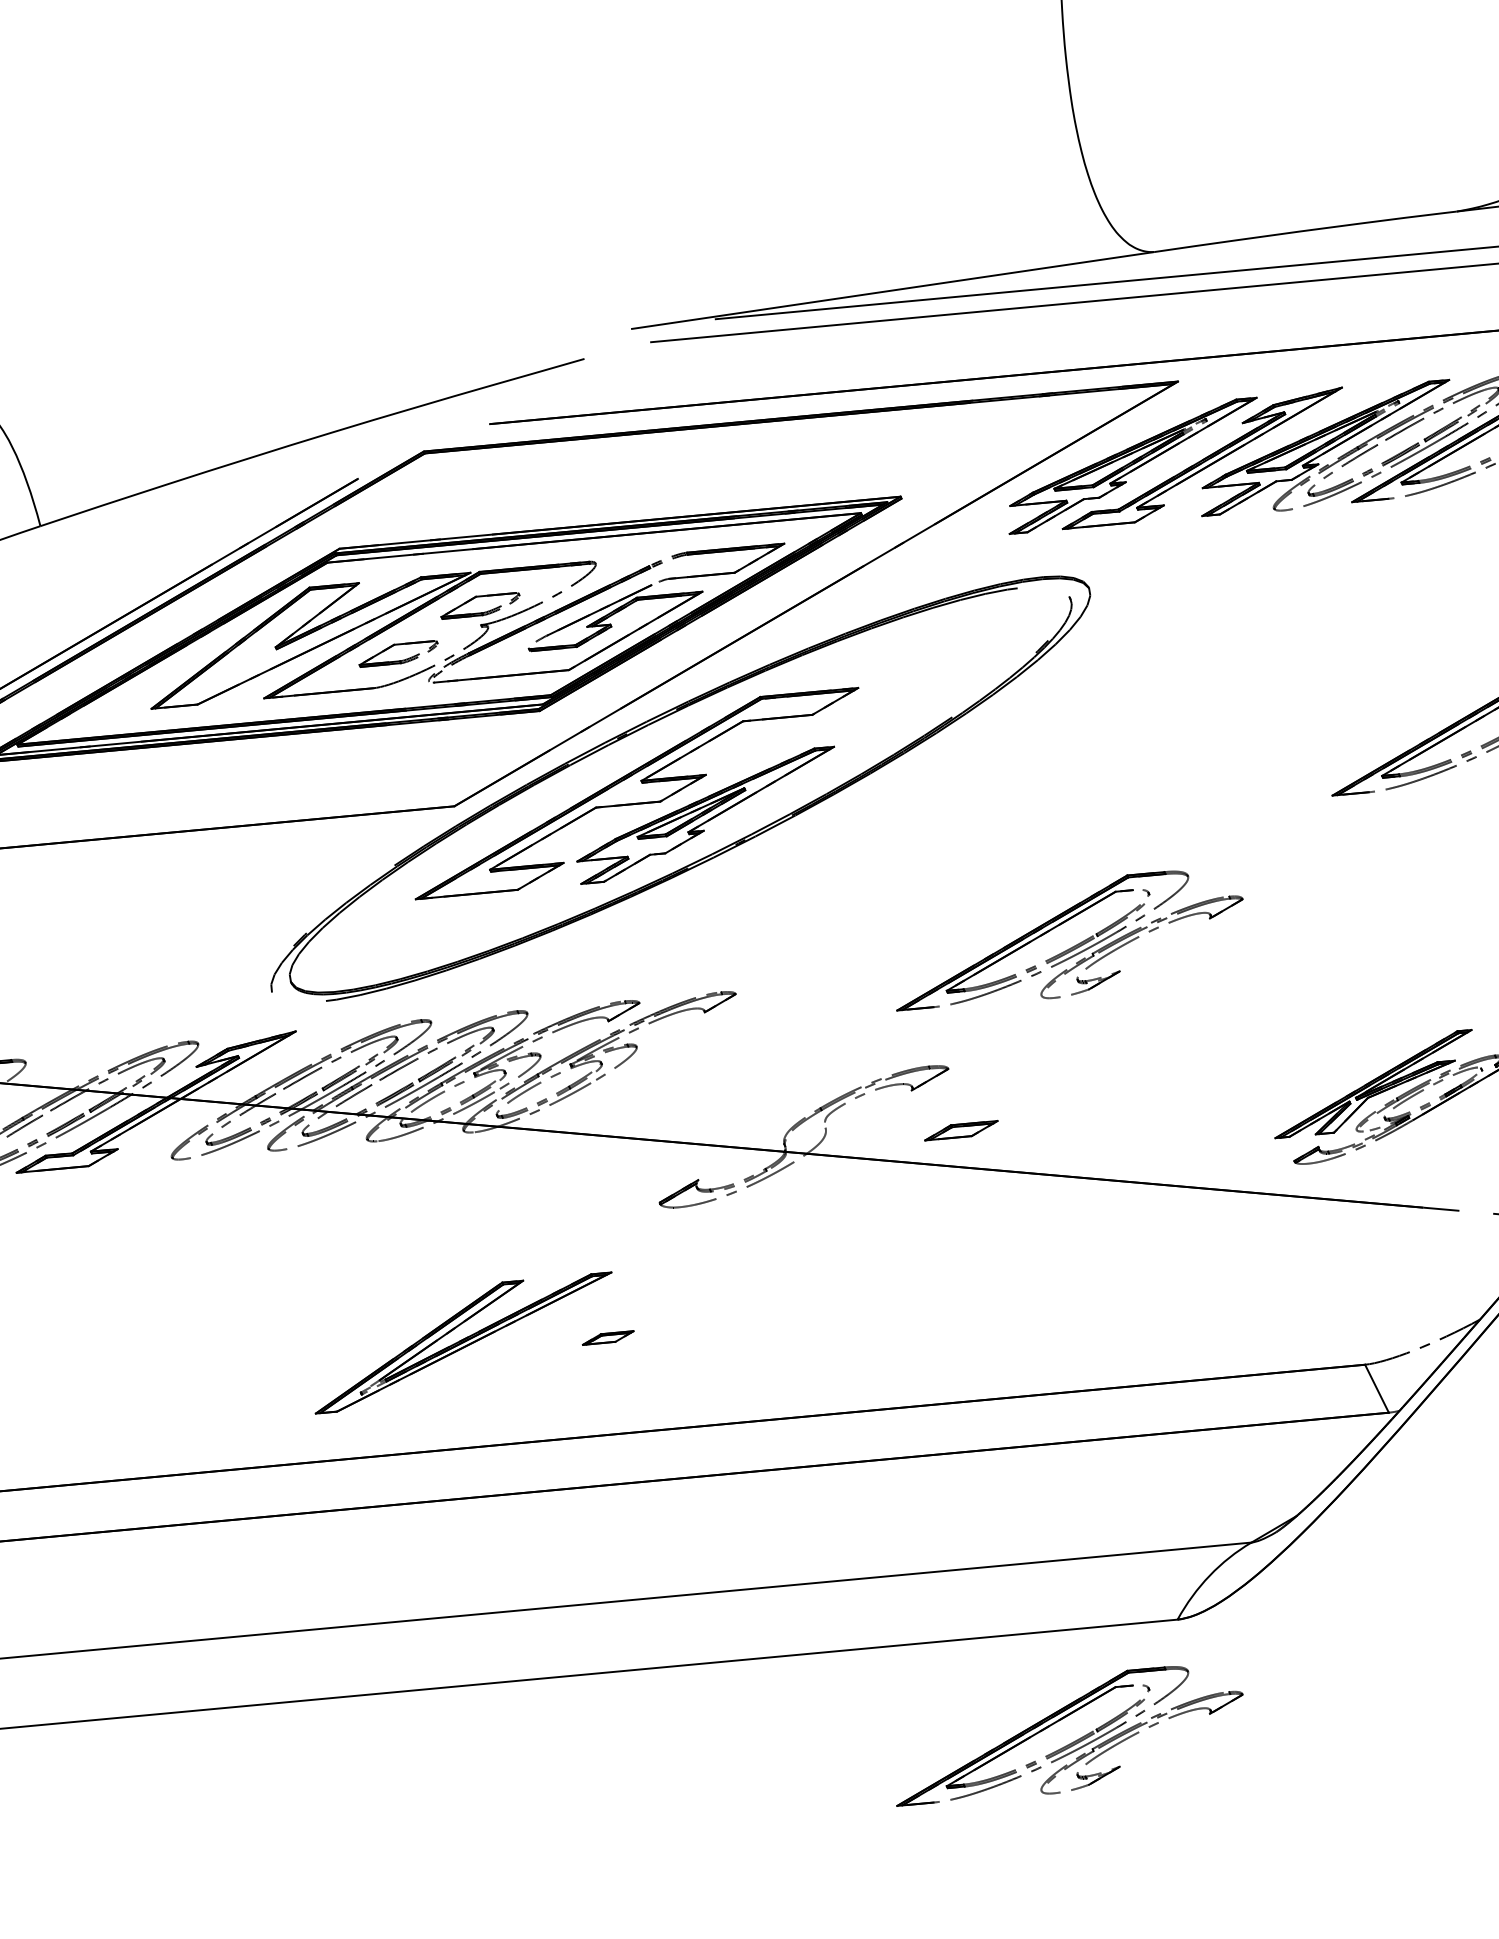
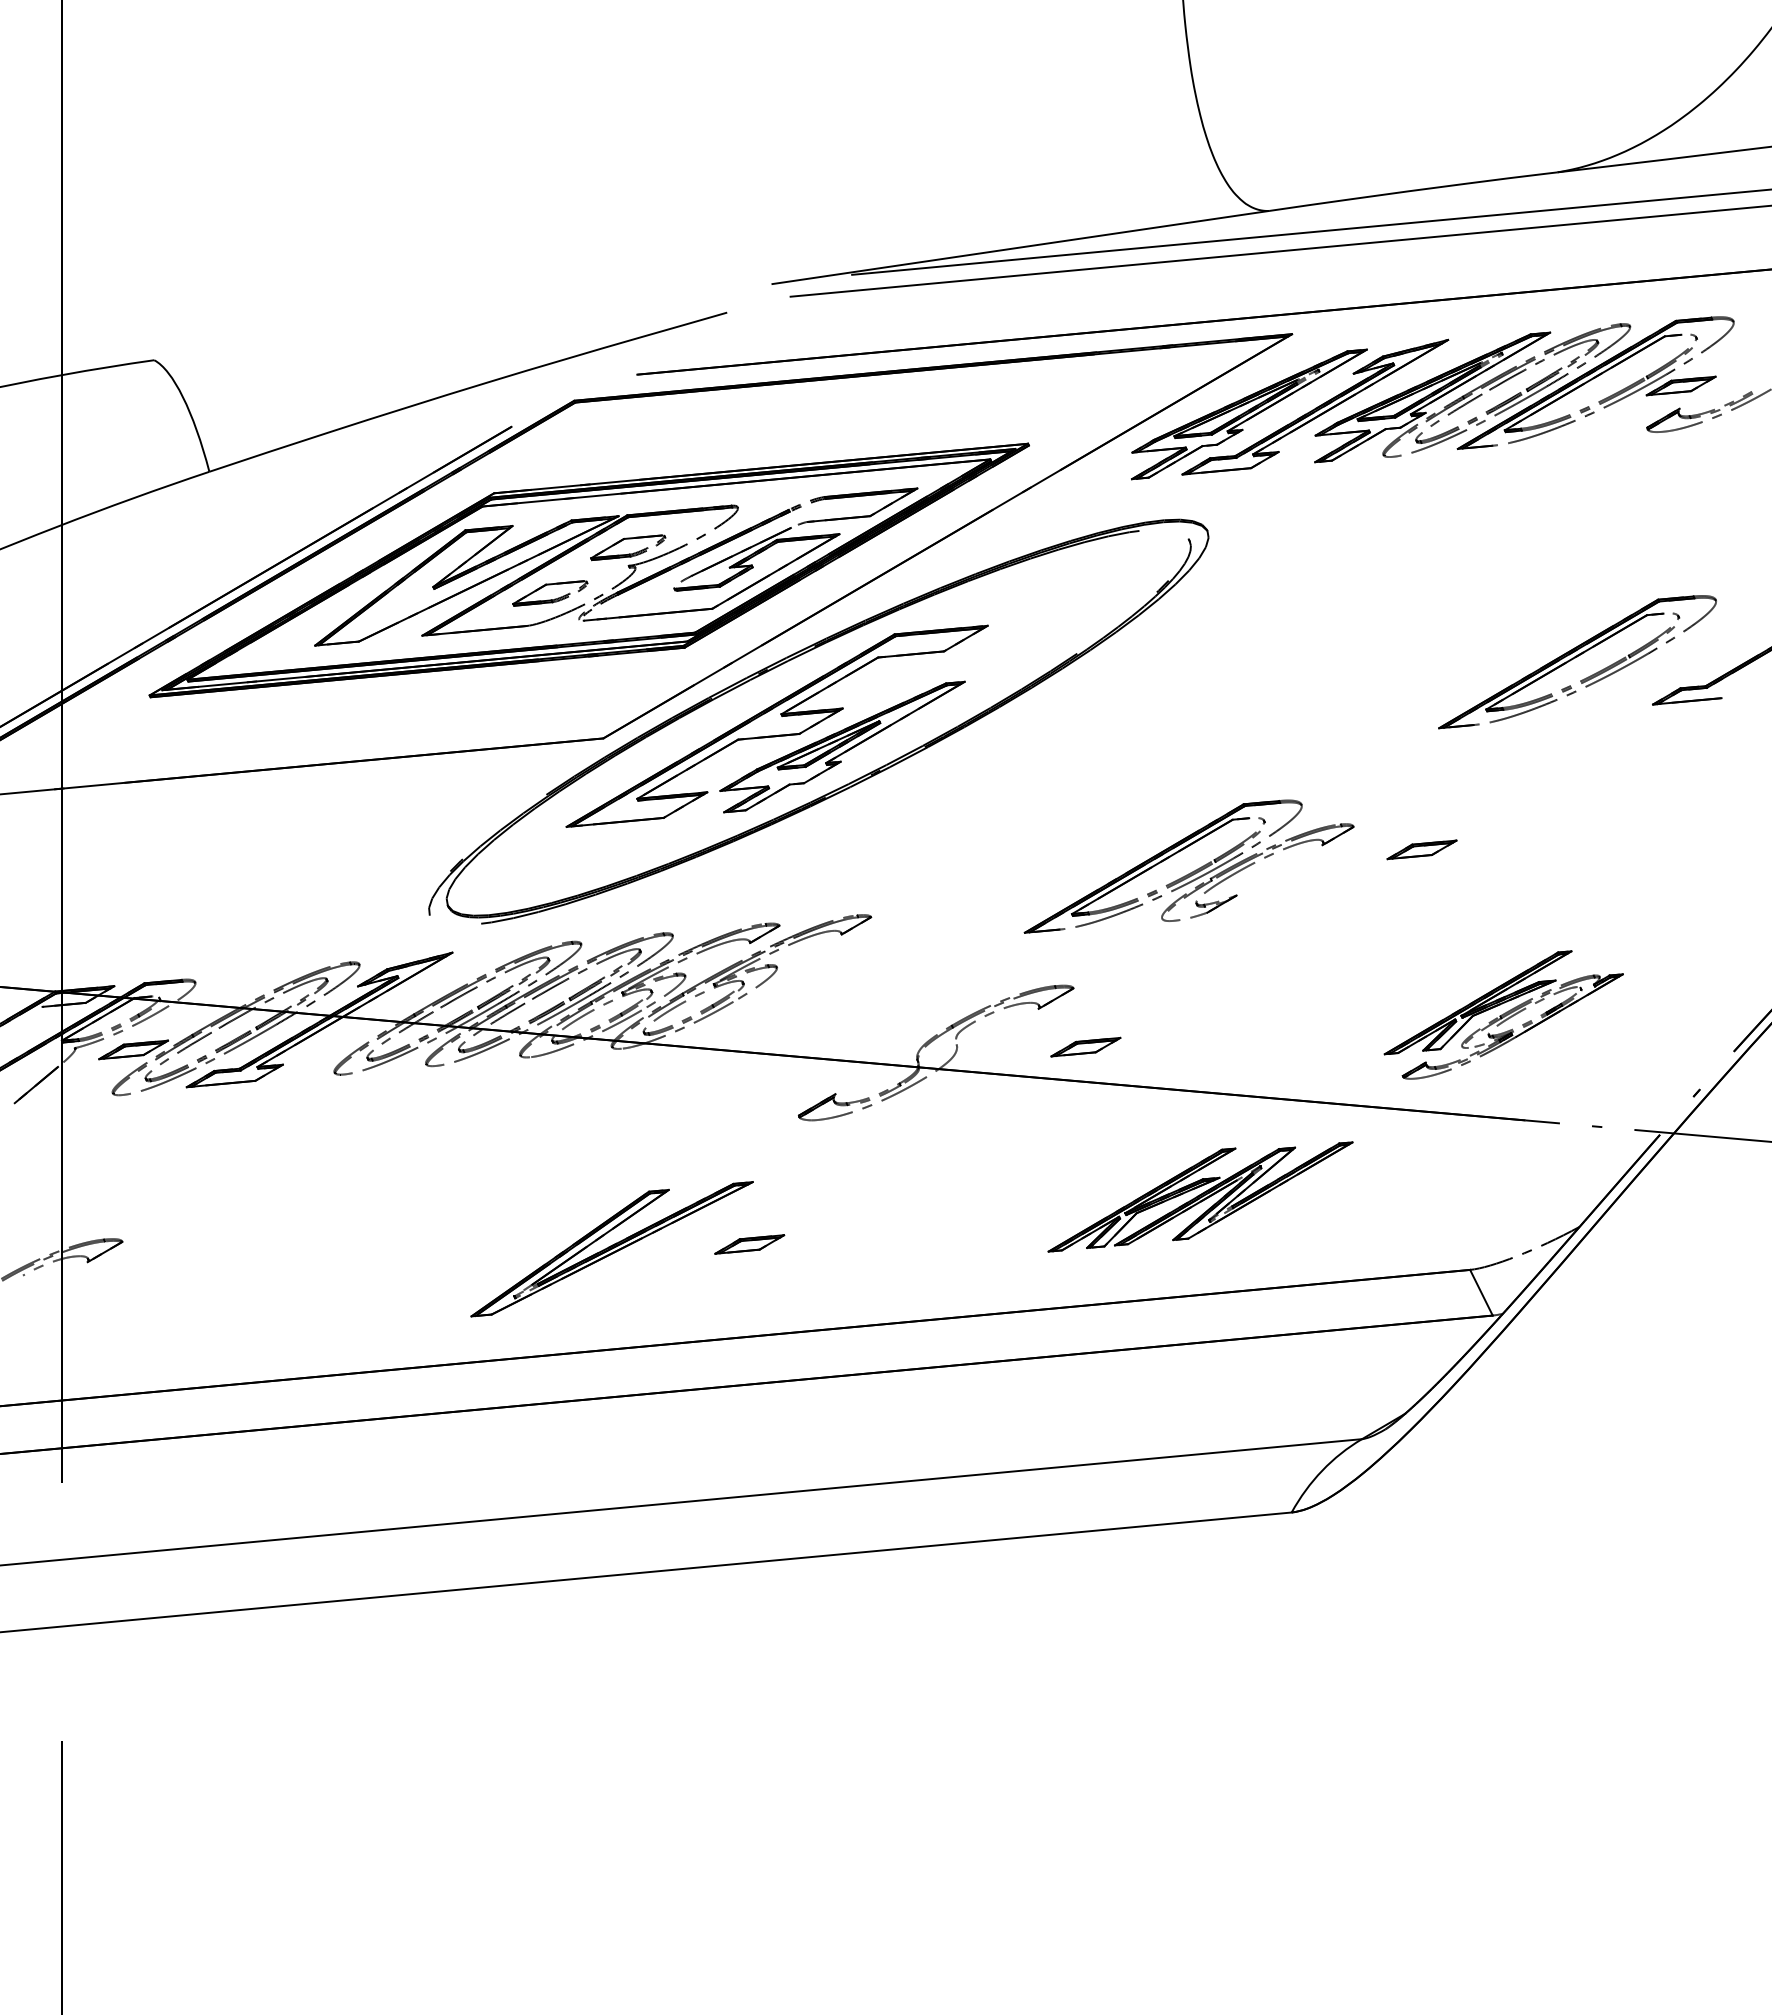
part: (1313, 923) -> (1421, 849), added
part: (1081, 1287) -> (1200, 1196), added
part: (607, 1338) -> (749, 1244), size x1.43
part: (1071, 1742) -> (1190, 1629), removed

